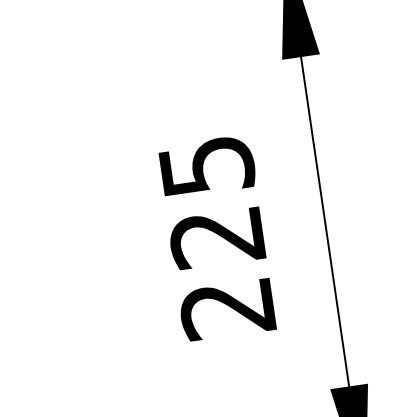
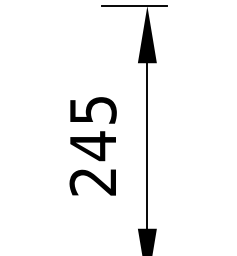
text: (216, 238) -> (92, 146), 225 -> 245

